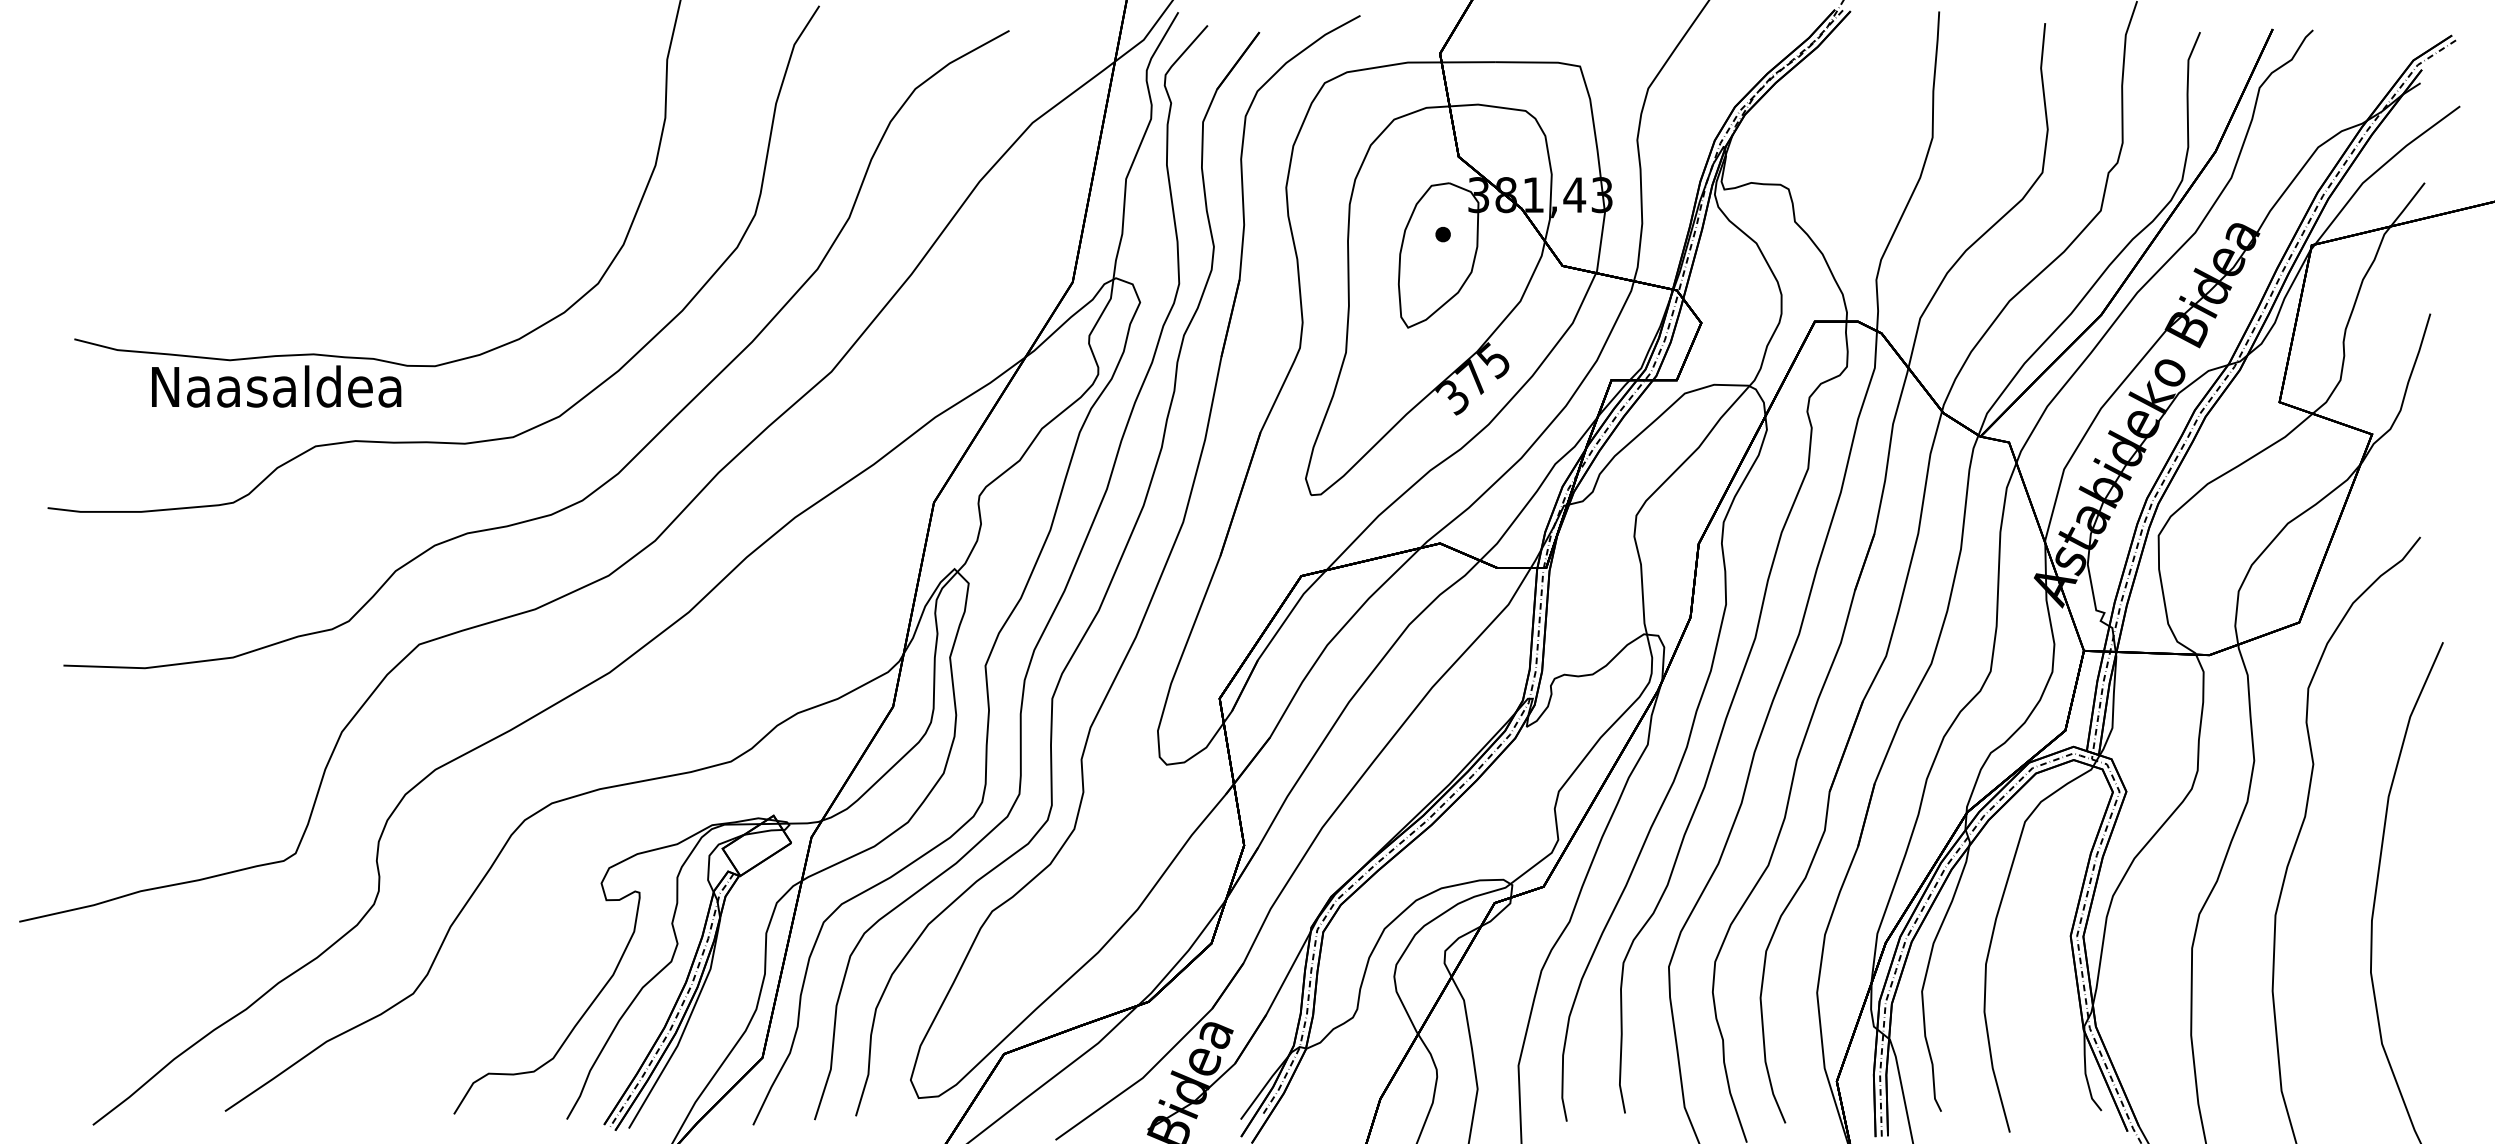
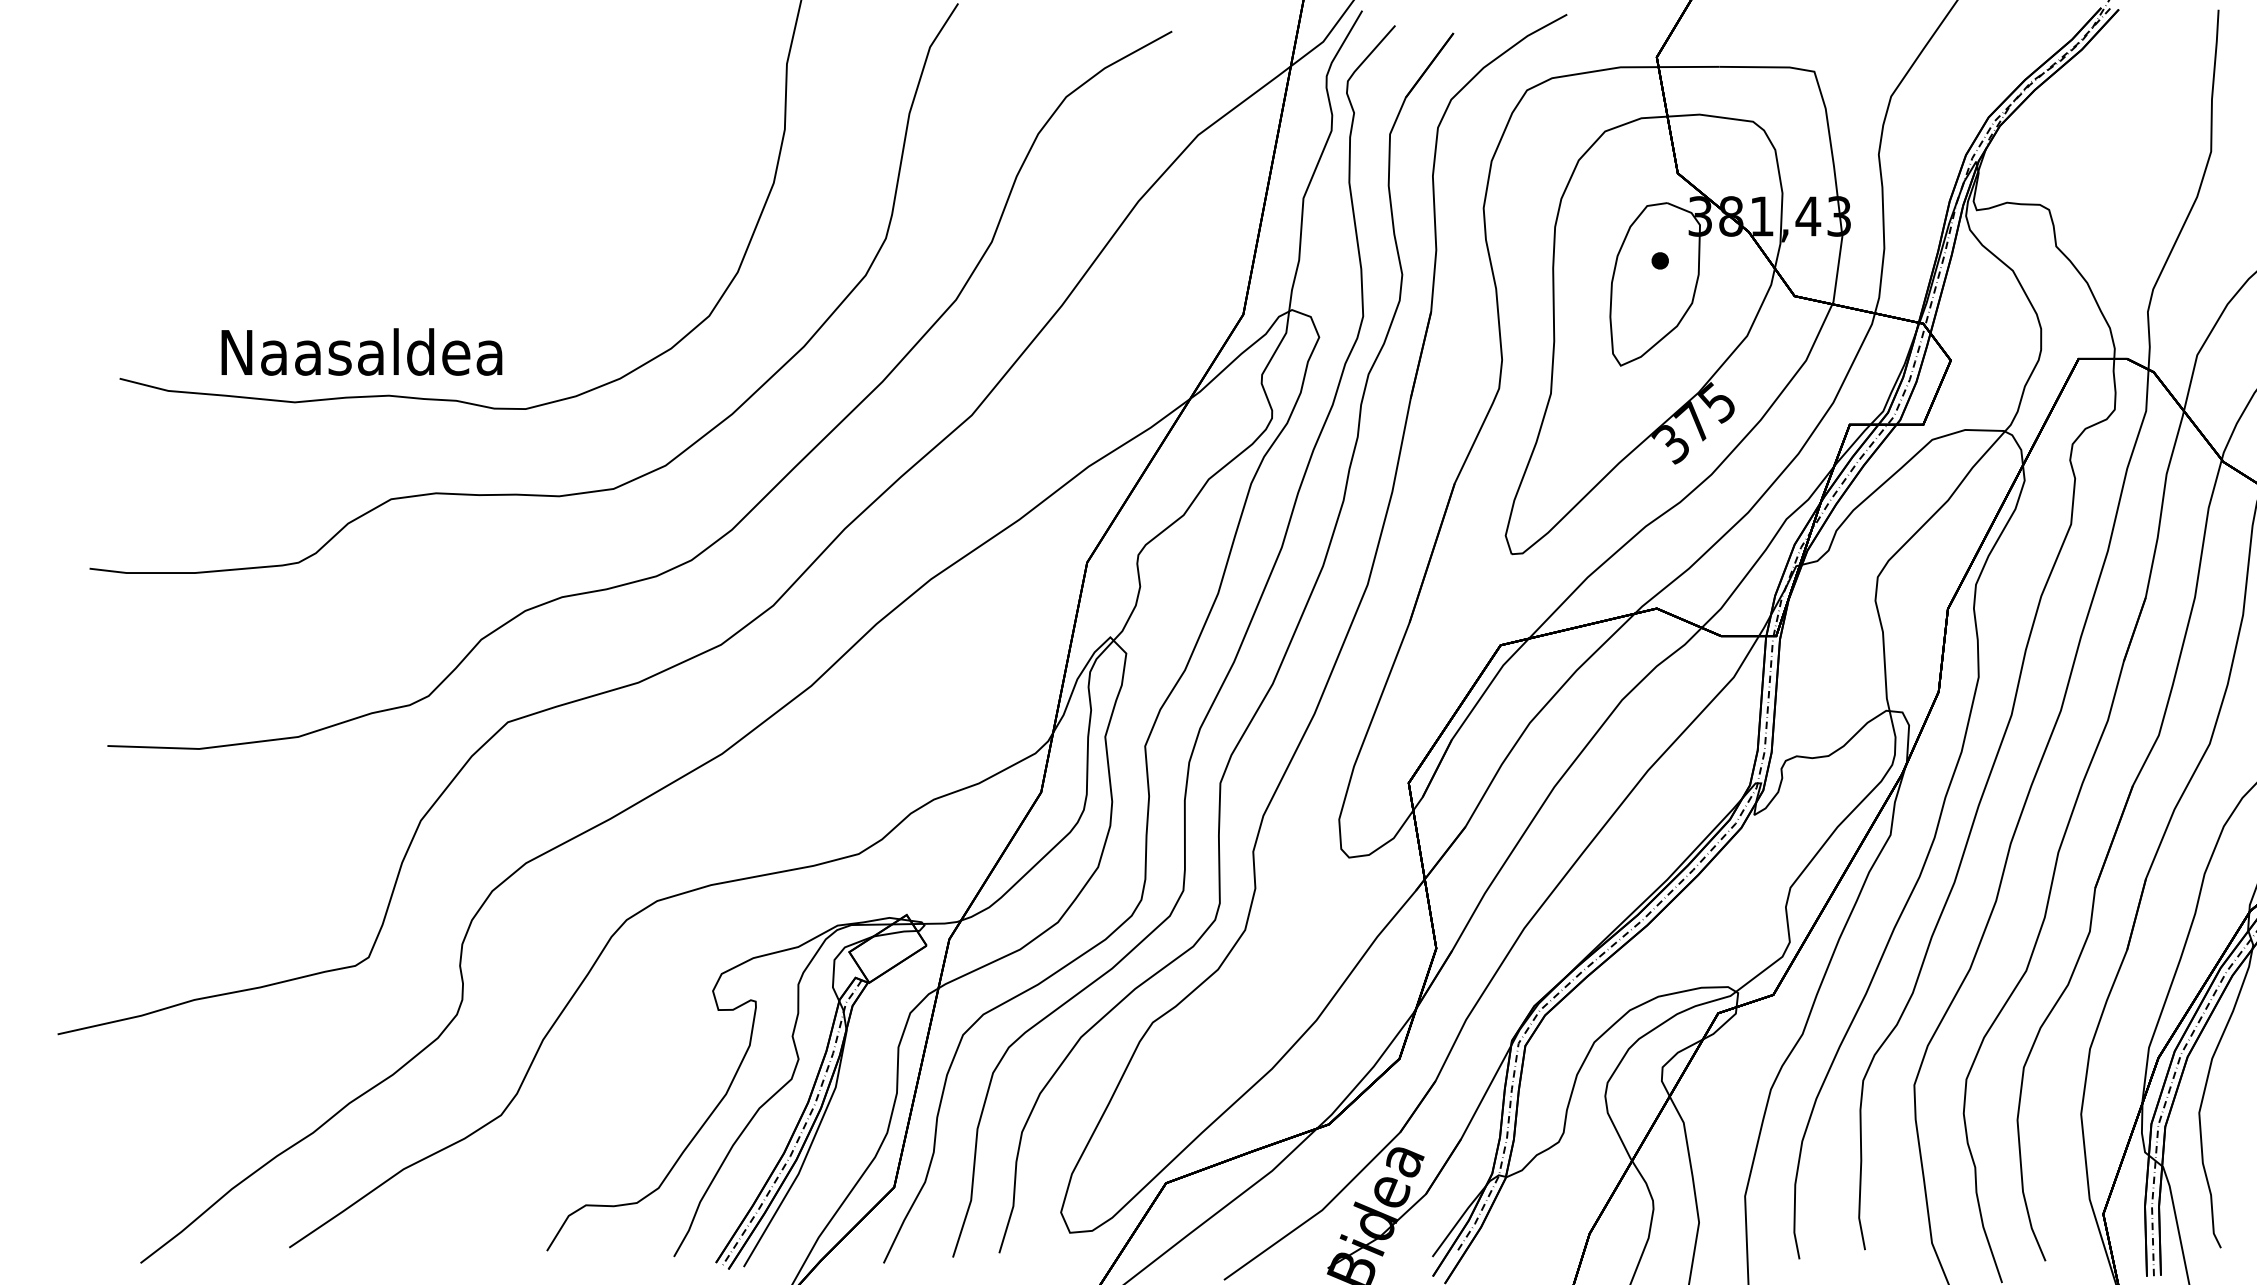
text: (276, 386) -> (361, 351), moved

